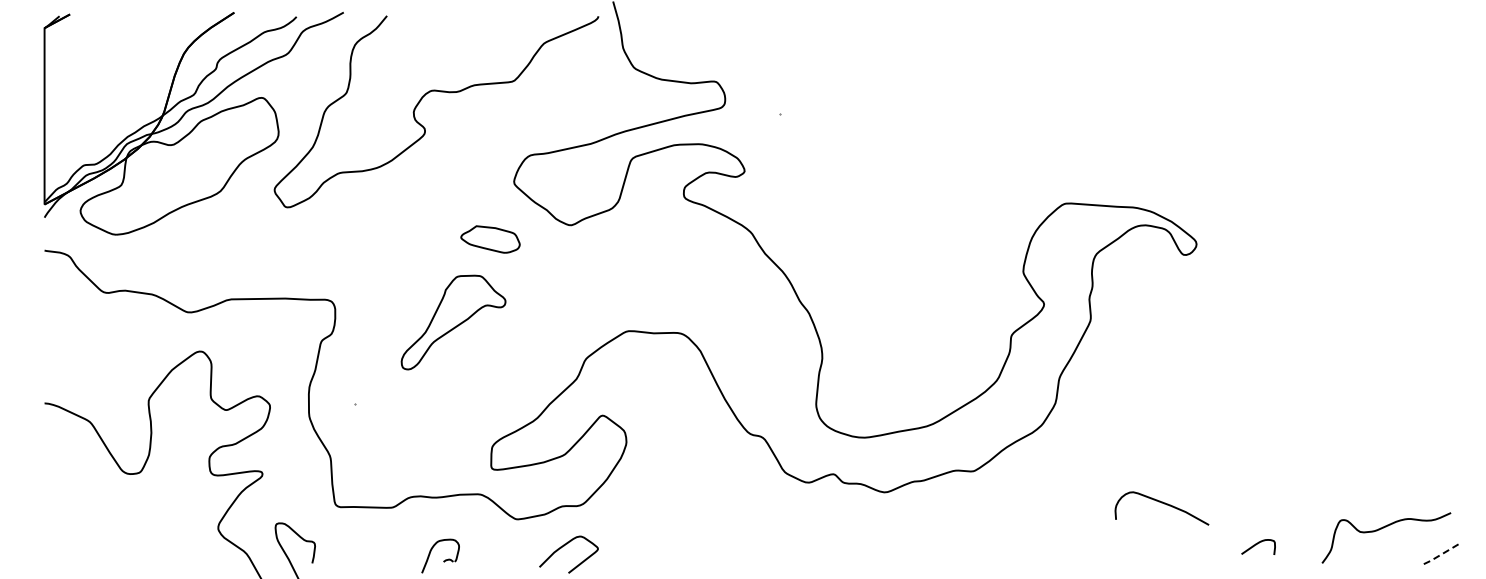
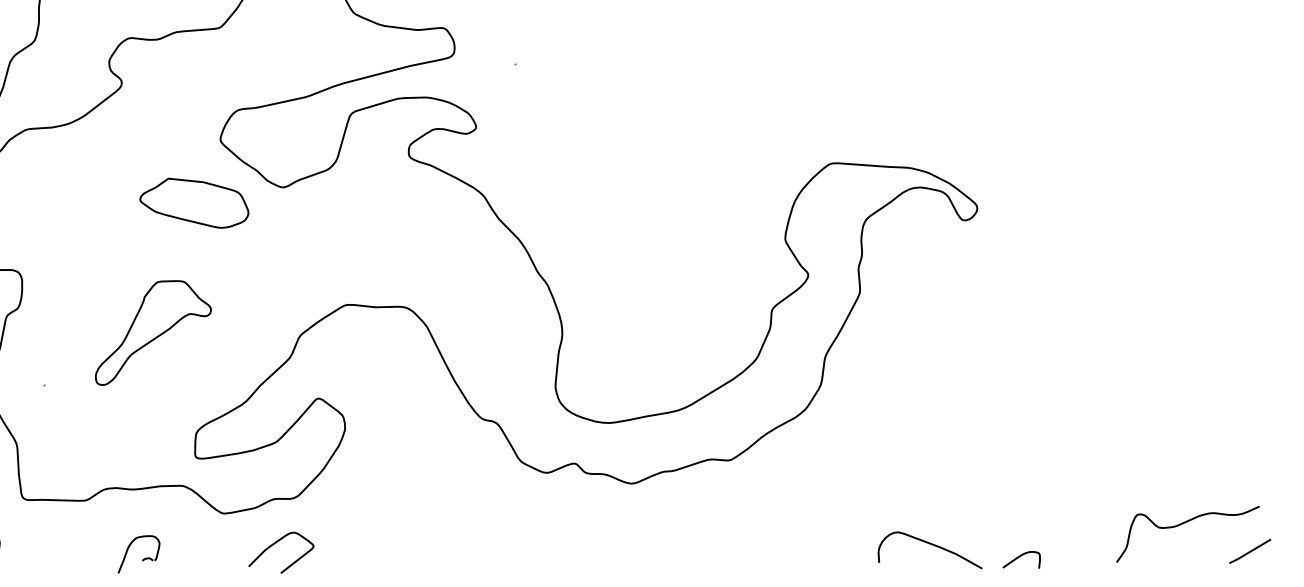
part: (490, 239) -> (194, 203), size x1.67
part: (453, 322) -> (153, 332), moved
curve: (1161, 503) -> (929, 544), moved
curve: (1257, 544) -> (1020, 556), moved
line: (1442, 553) -> (1250, 551), dashed -> solid

